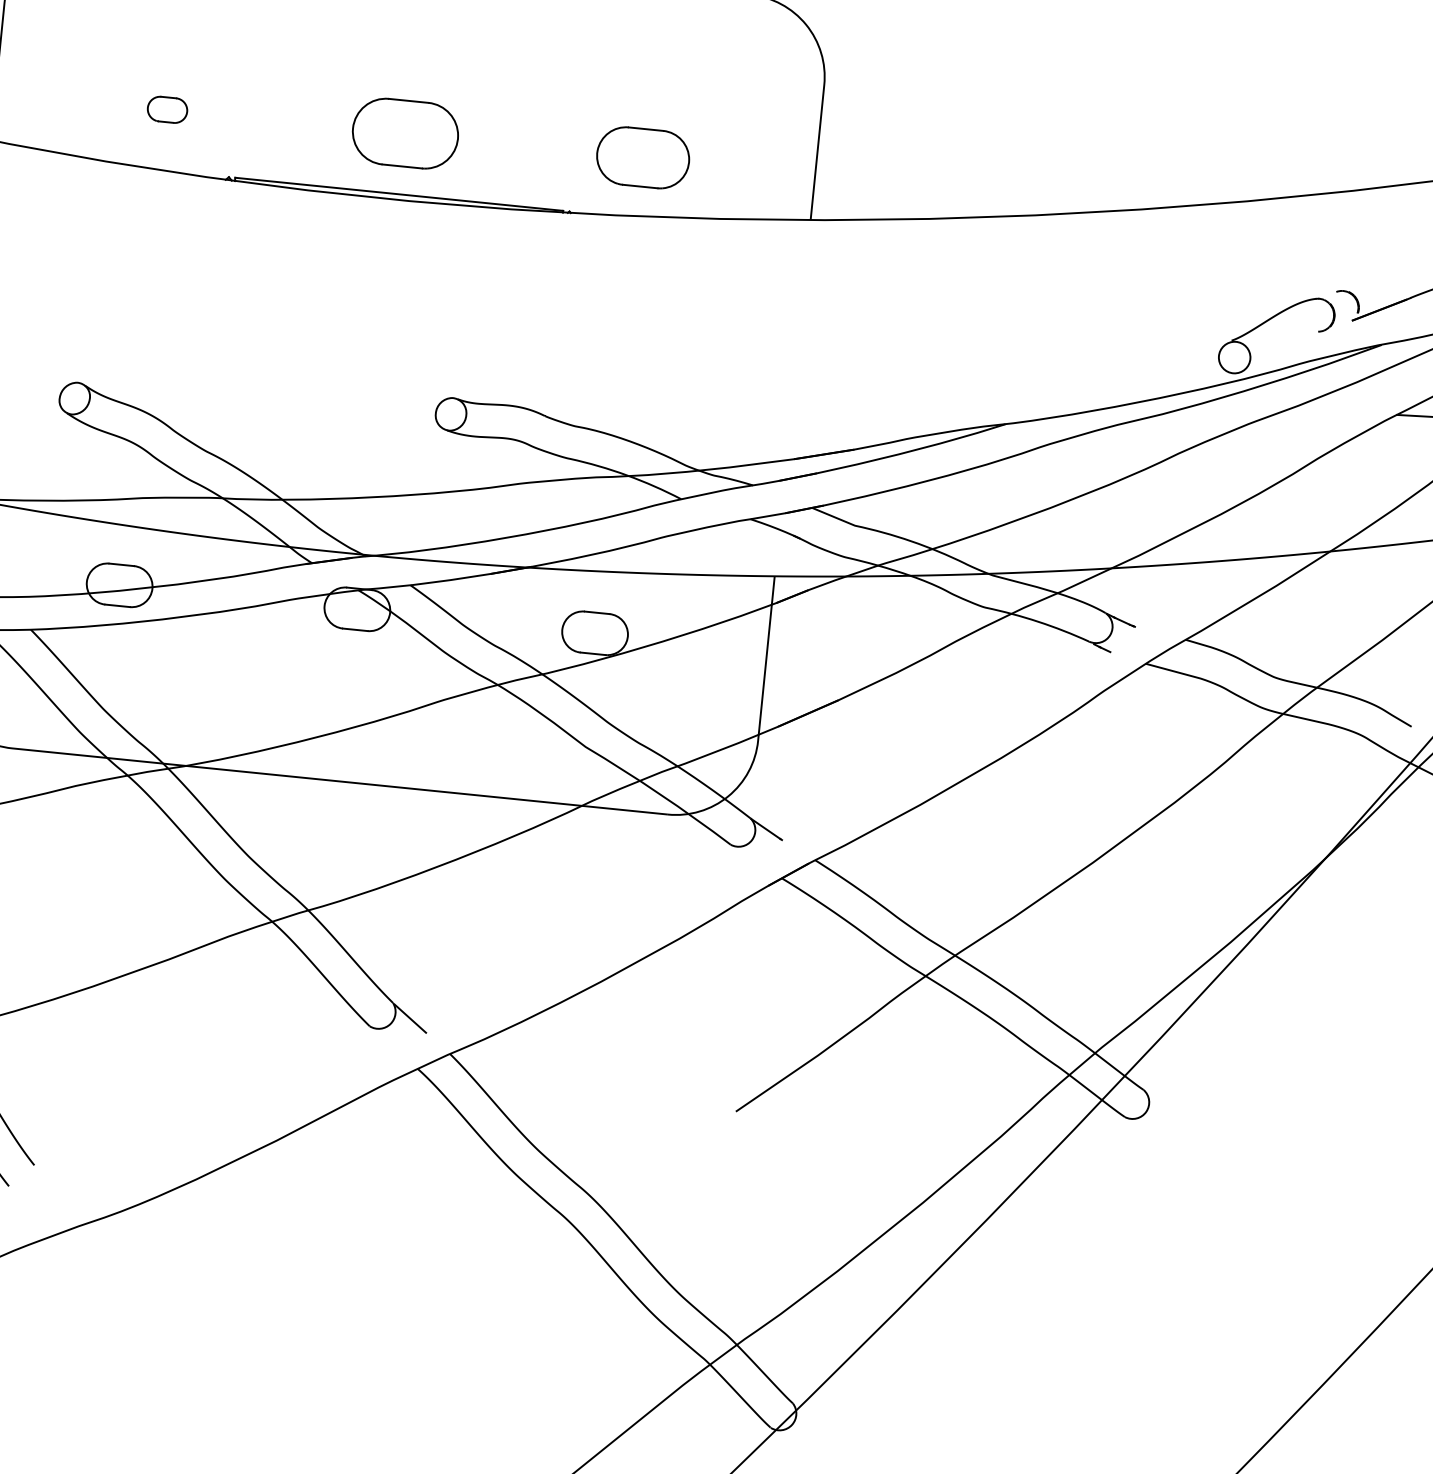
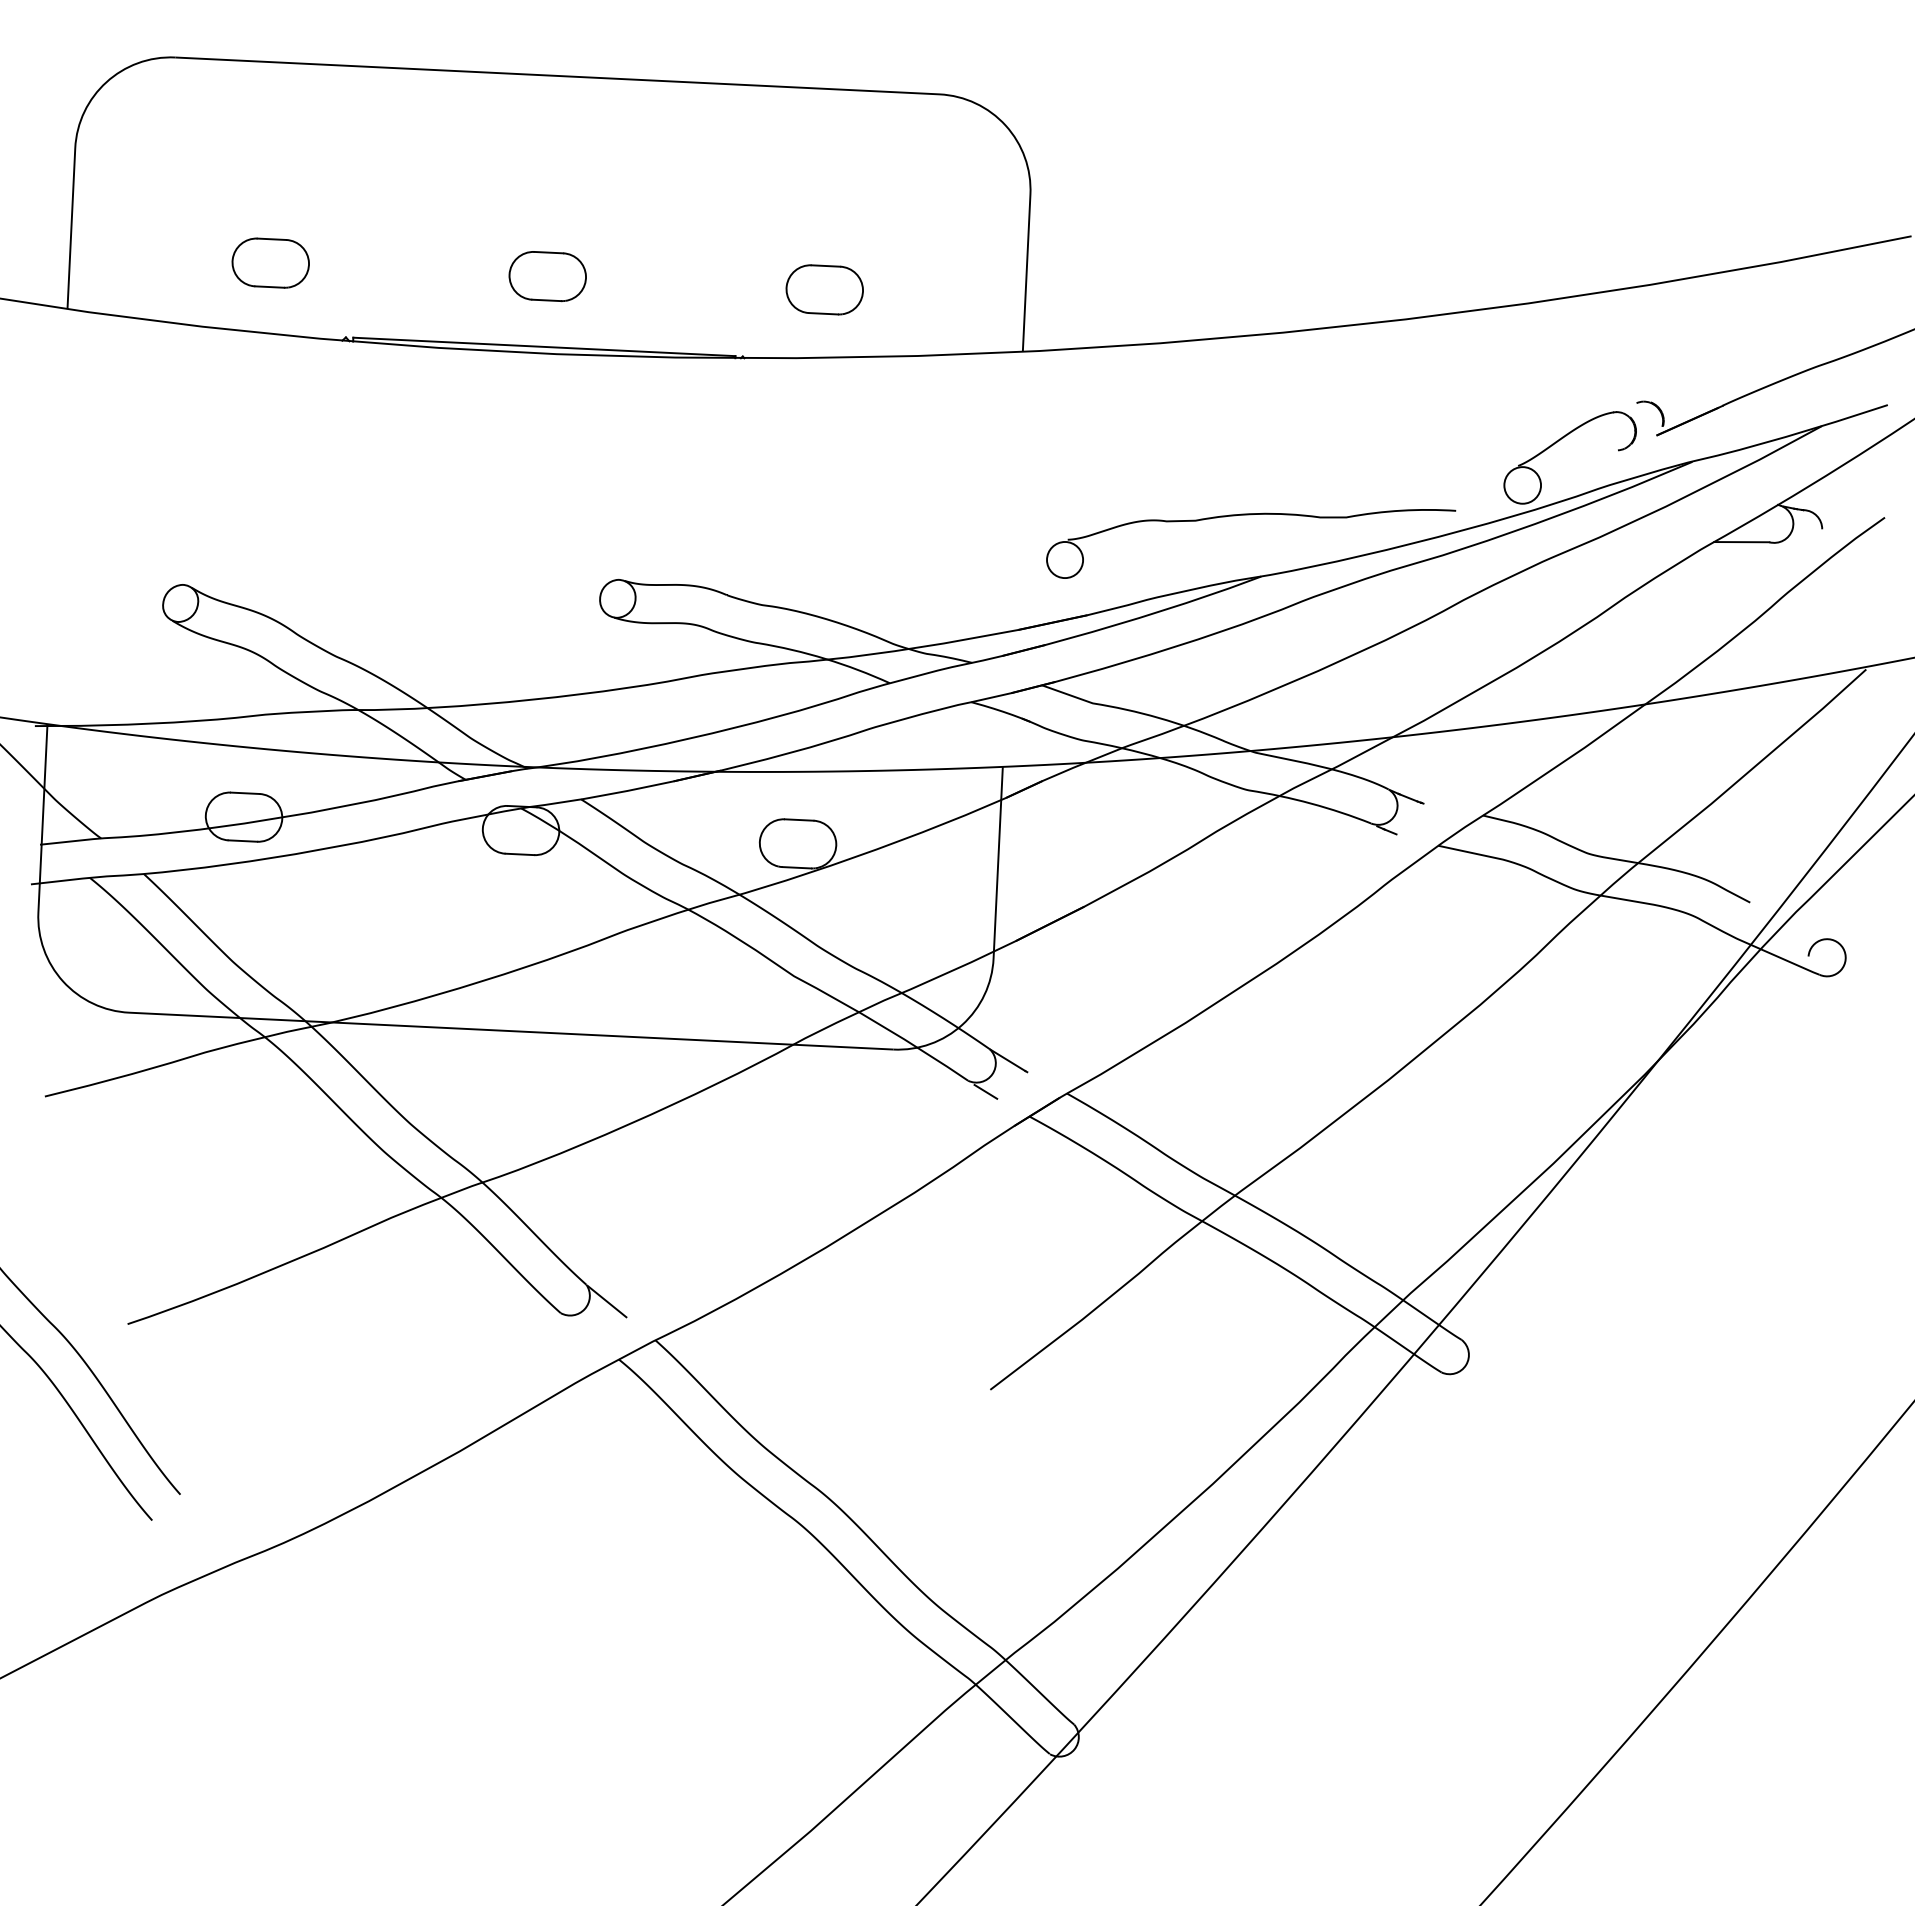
part: (167, 109) -> (270, 262), size x1.67
part: (405, 133) -> (547, 276), size x0.62
part: (642, 157) -> (824, 289), size x0.71
part: (999, 371) -> (1251, 515), added
line: (745, 854) -> (985, 1091), added

